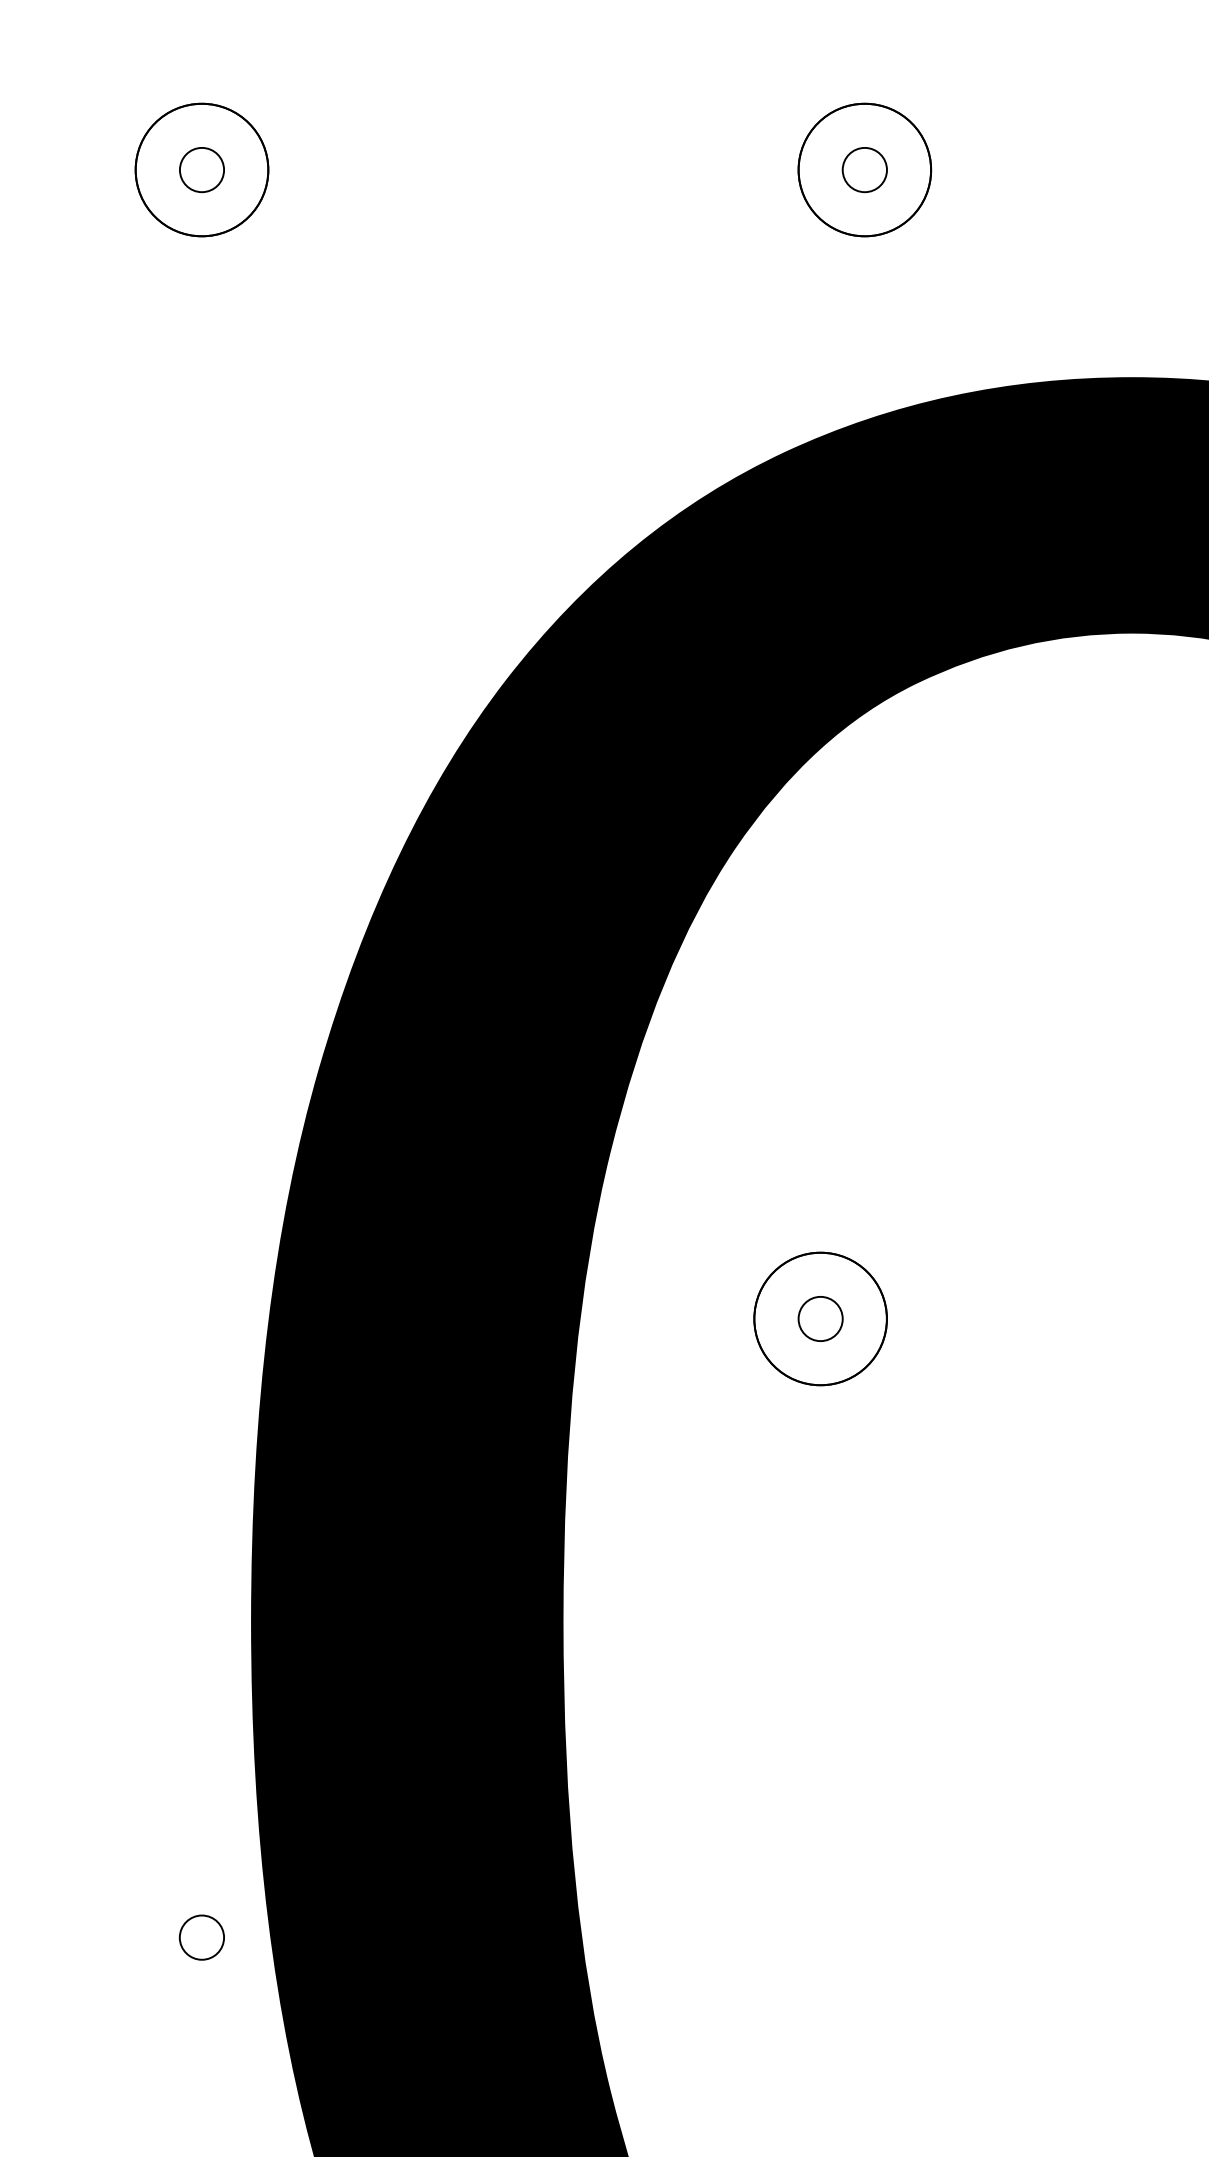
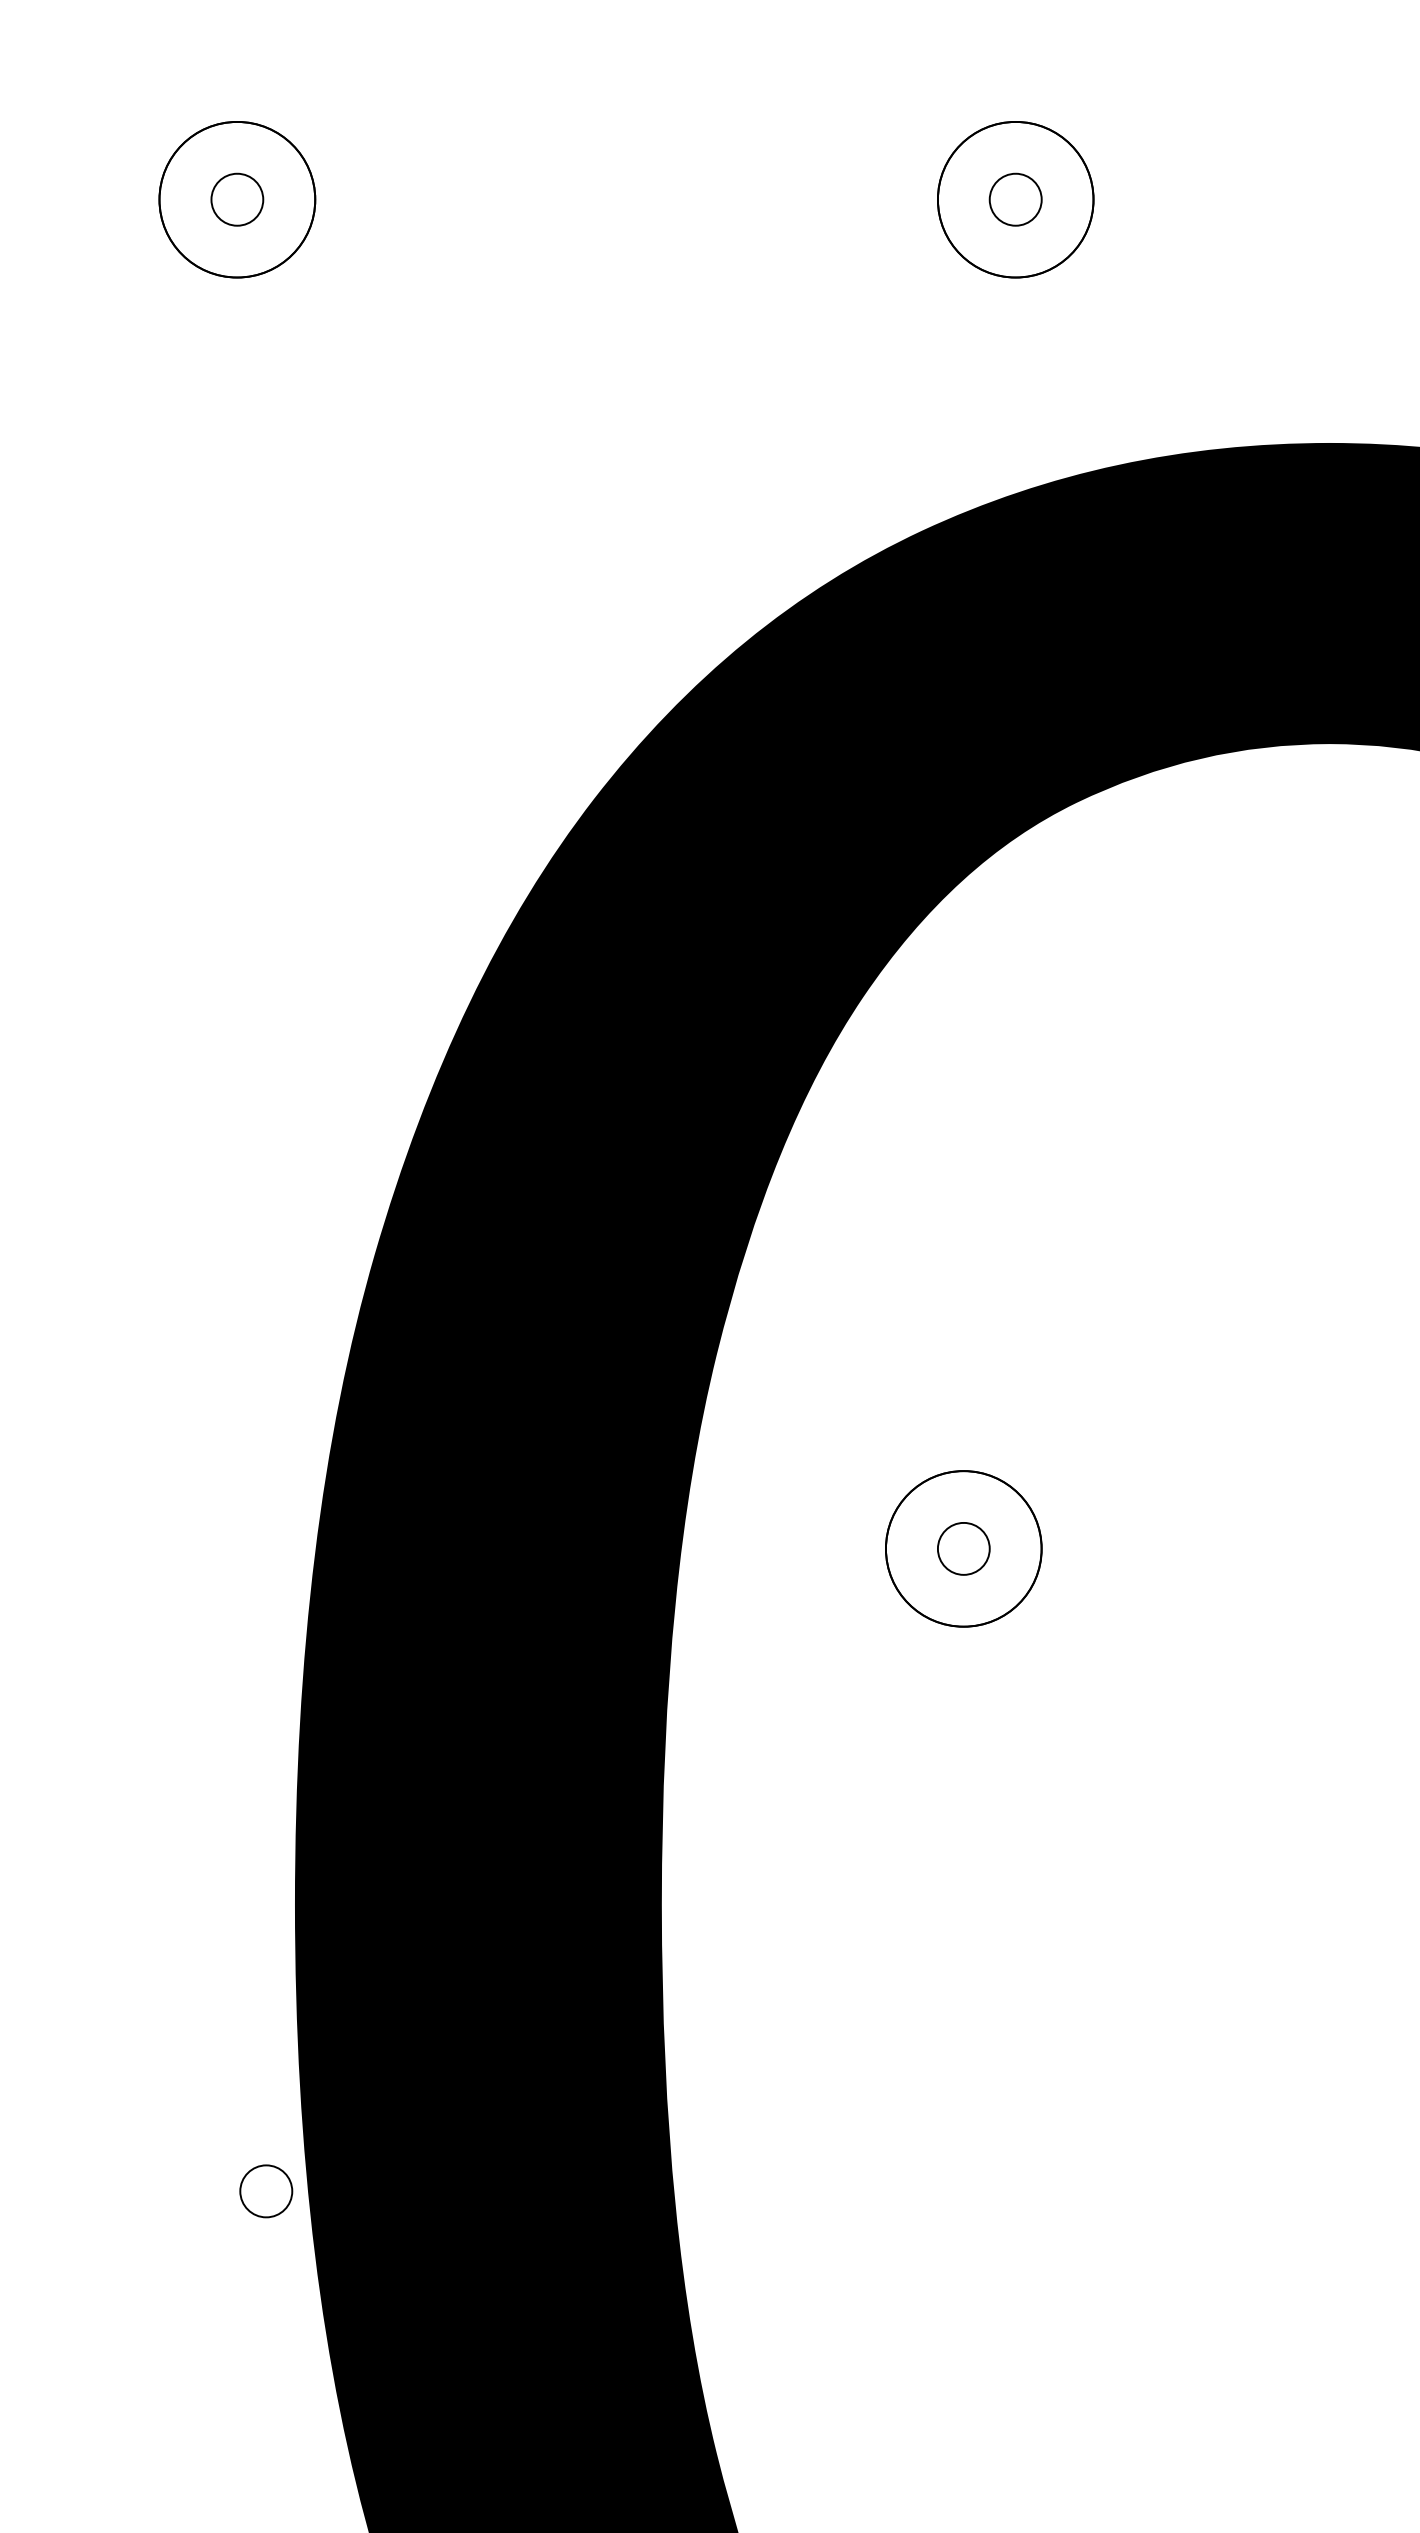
part: (202, 1937) -> (266, 2191), moved

